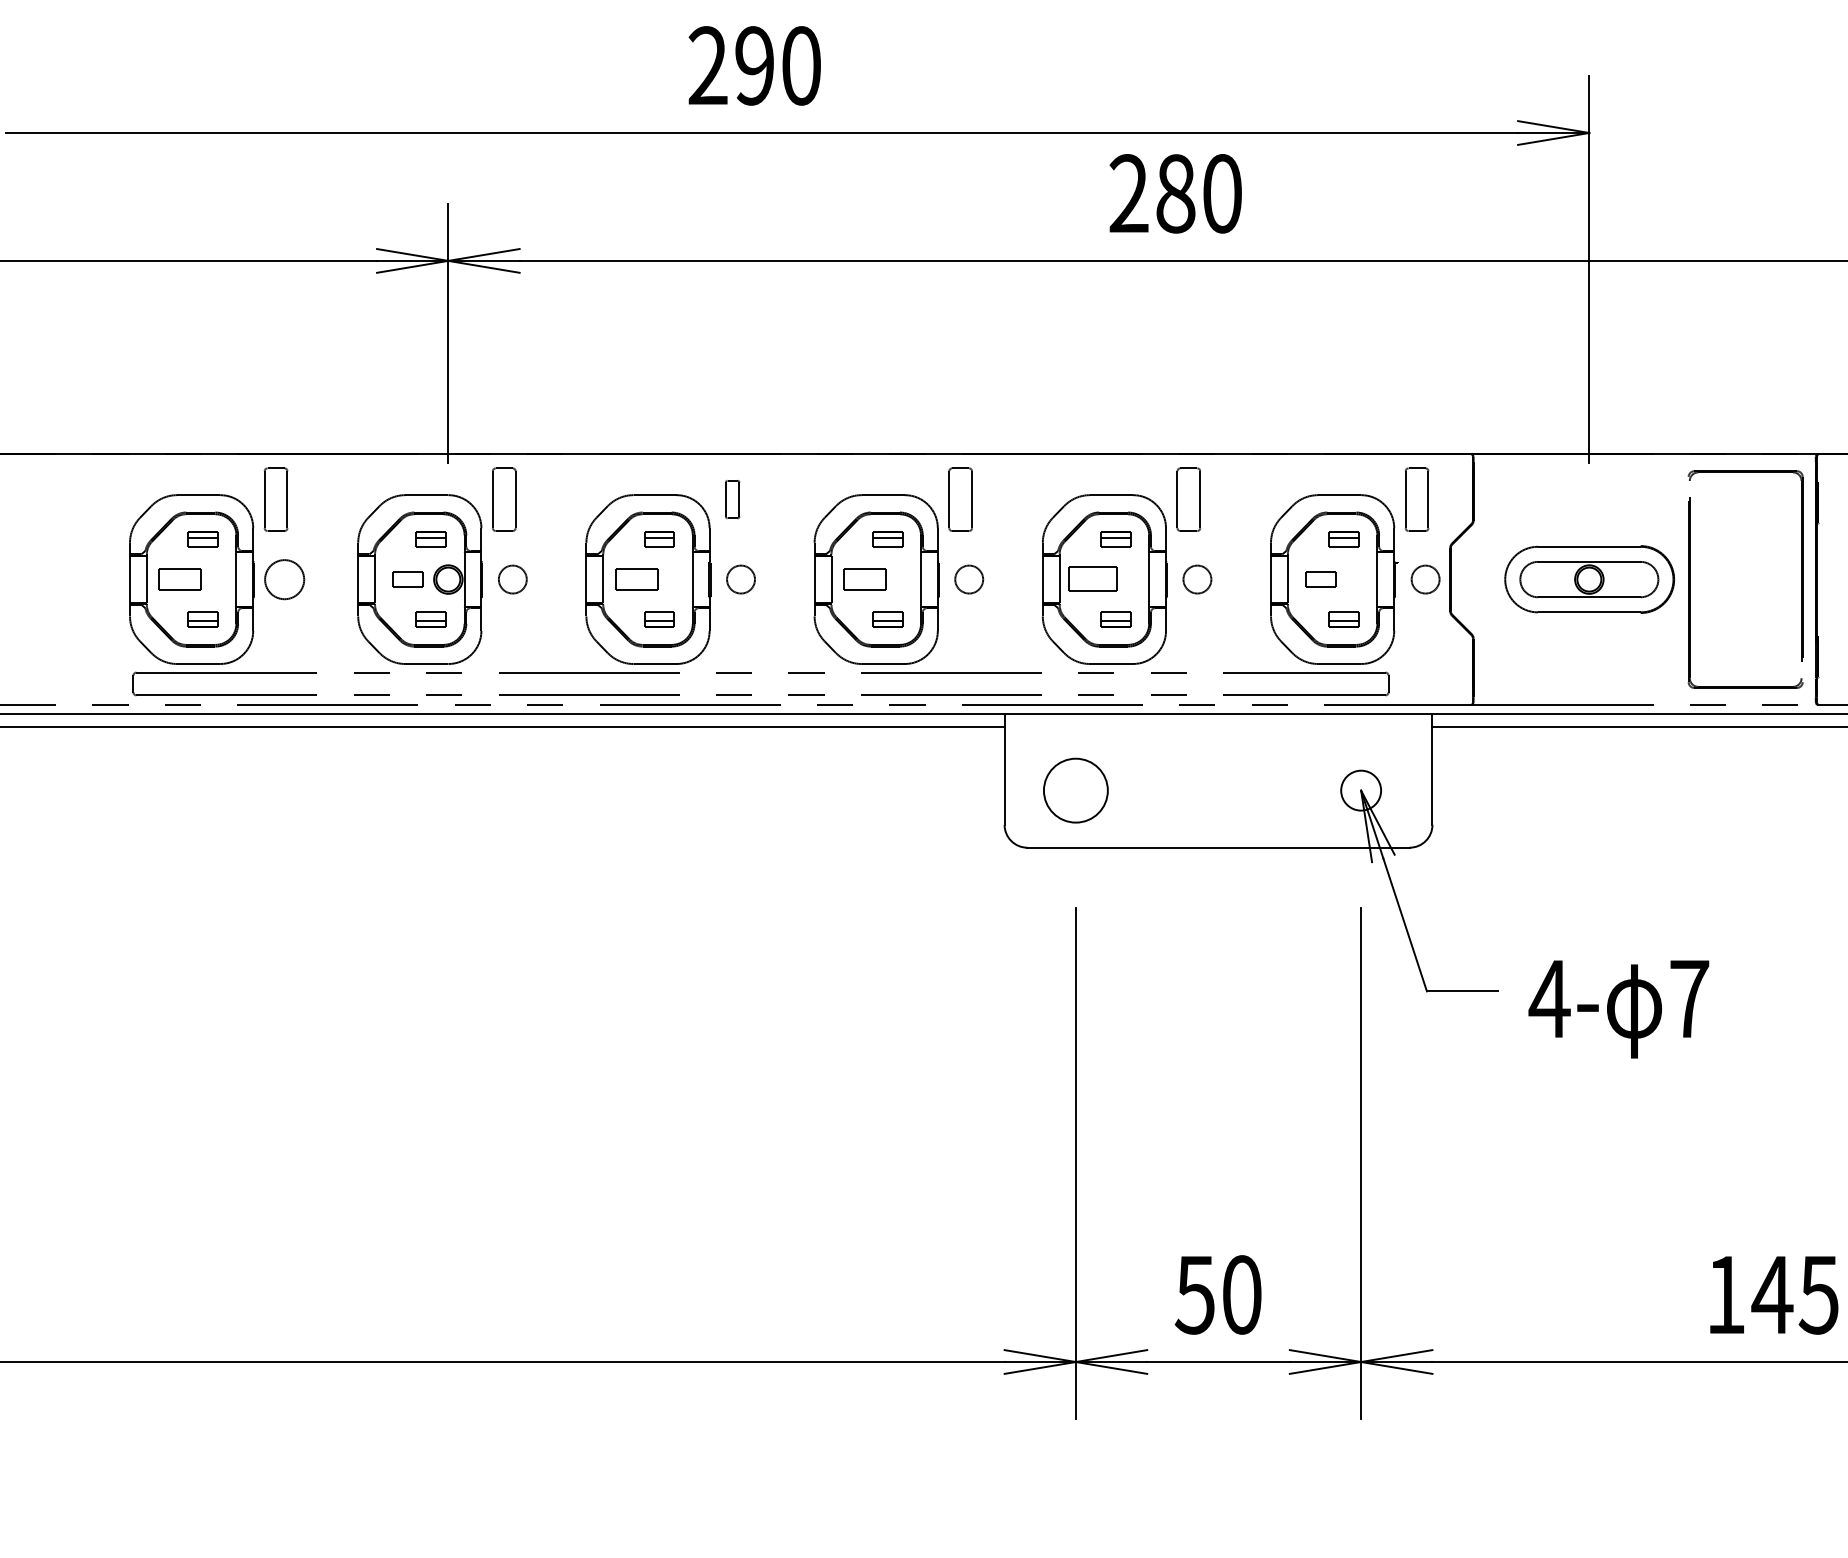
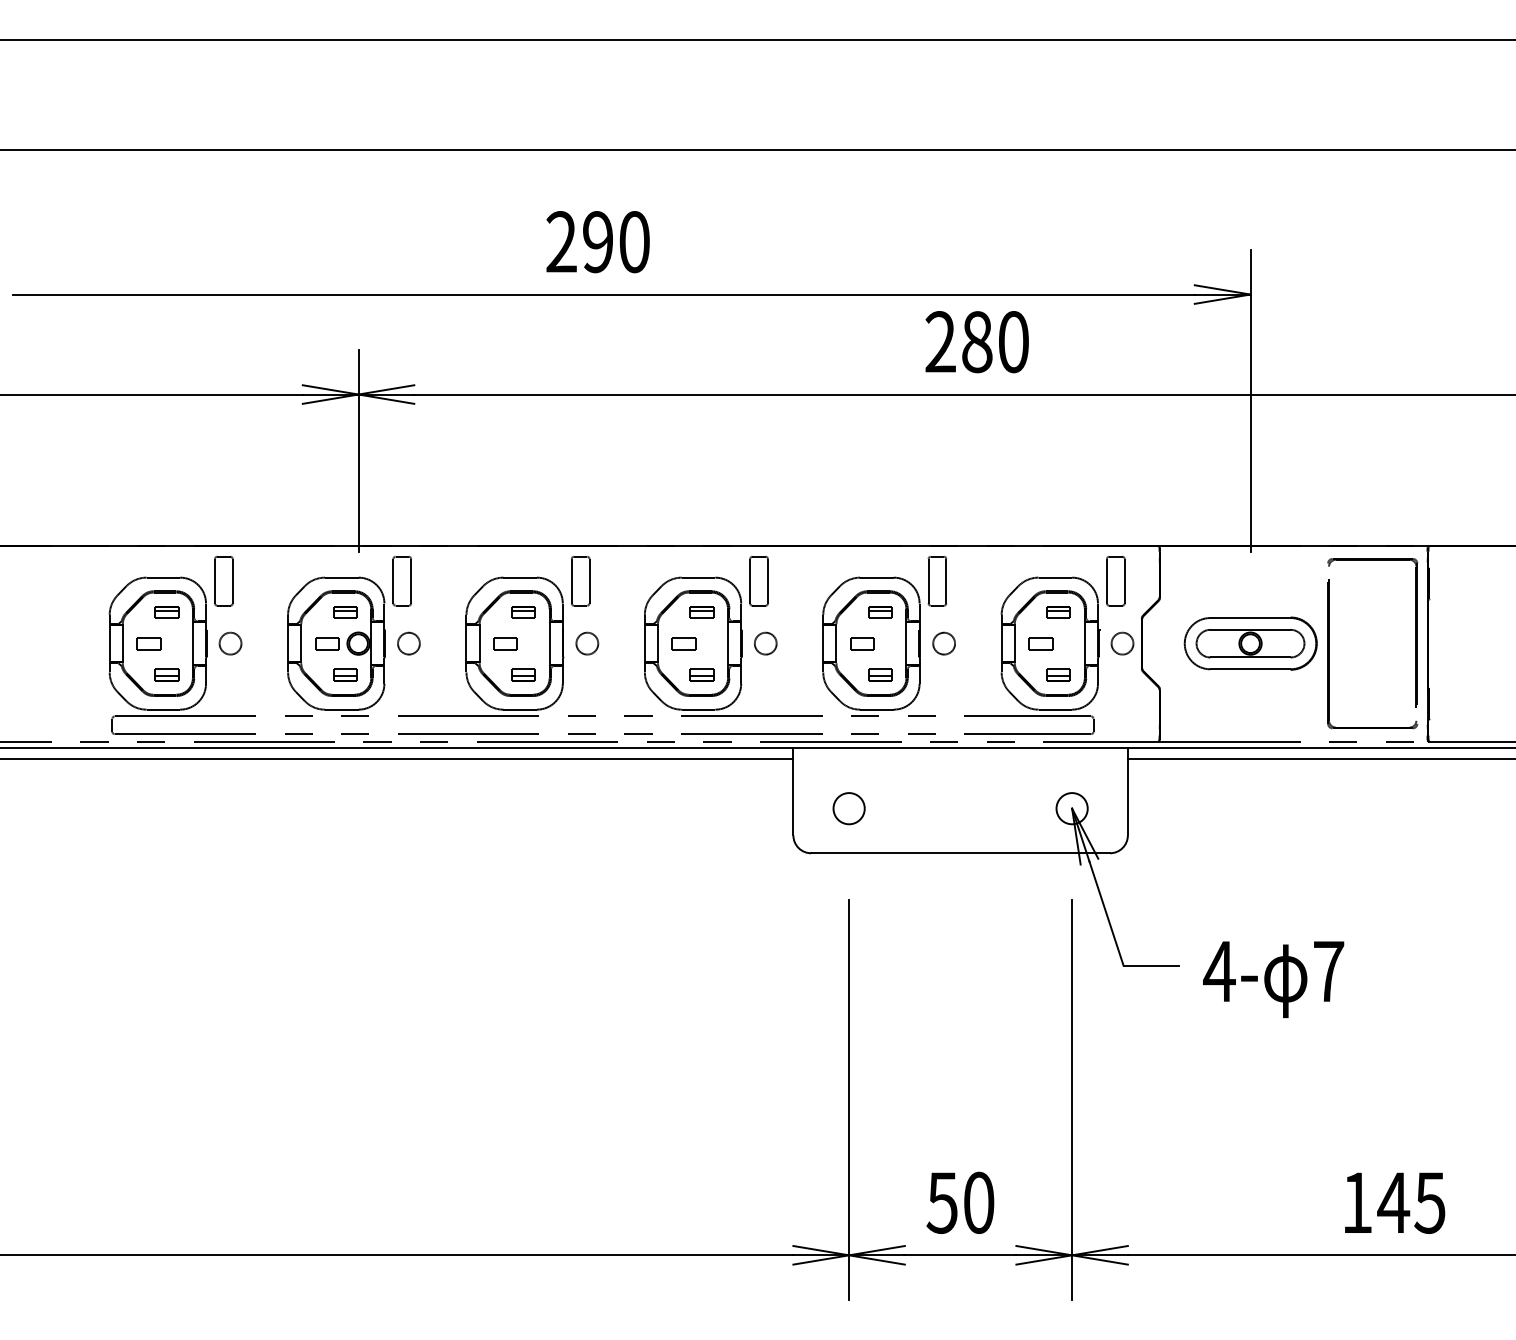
text: (1174, 194) -> (976, 342), moved
part: (732, 498) -> (580, 580), size x1.67
part: (179, 579) -> (148, 643), size x0.71
circle: (284, 579) -> (230, 643), size x0.71
part: (636, 579) -> (505, 643), size x0.71
part: (864, 579) -> (683, 643), size x0.71
part: (1092, 579) -> (862, 643), size x0.62
circle: (1075, 790) -> (848, 808), size x0.62

